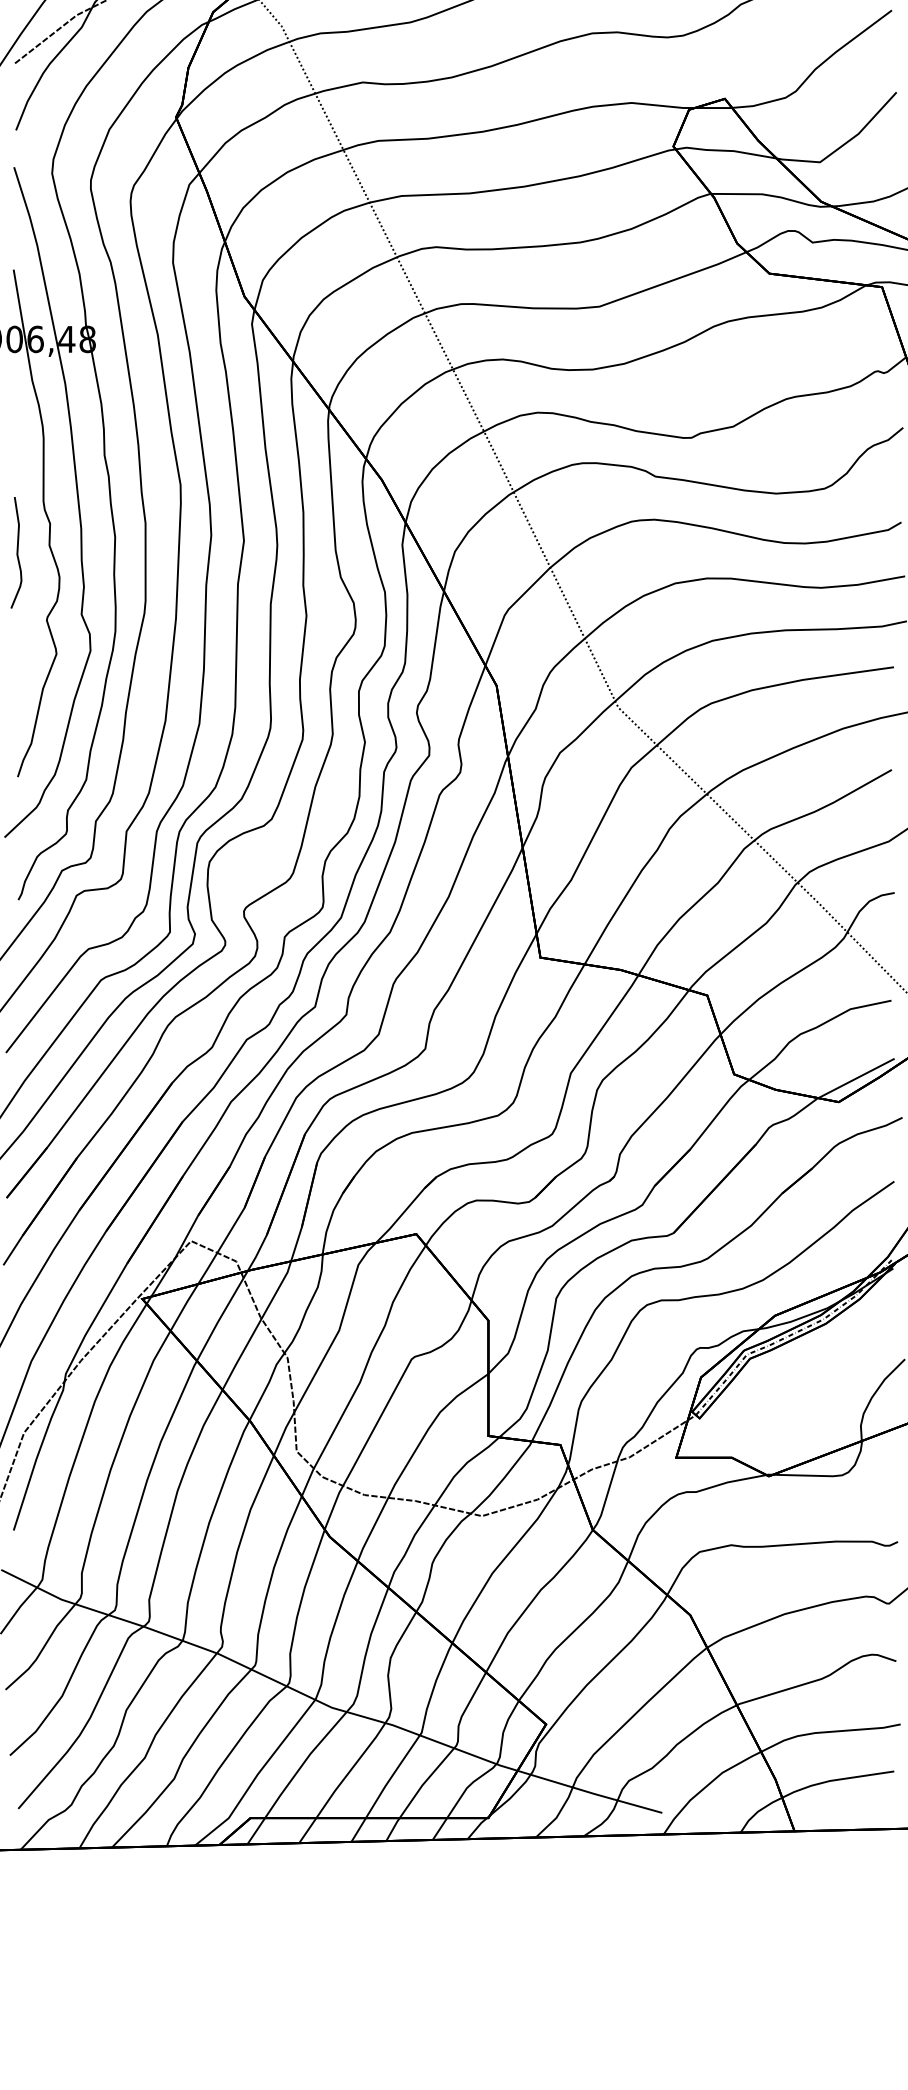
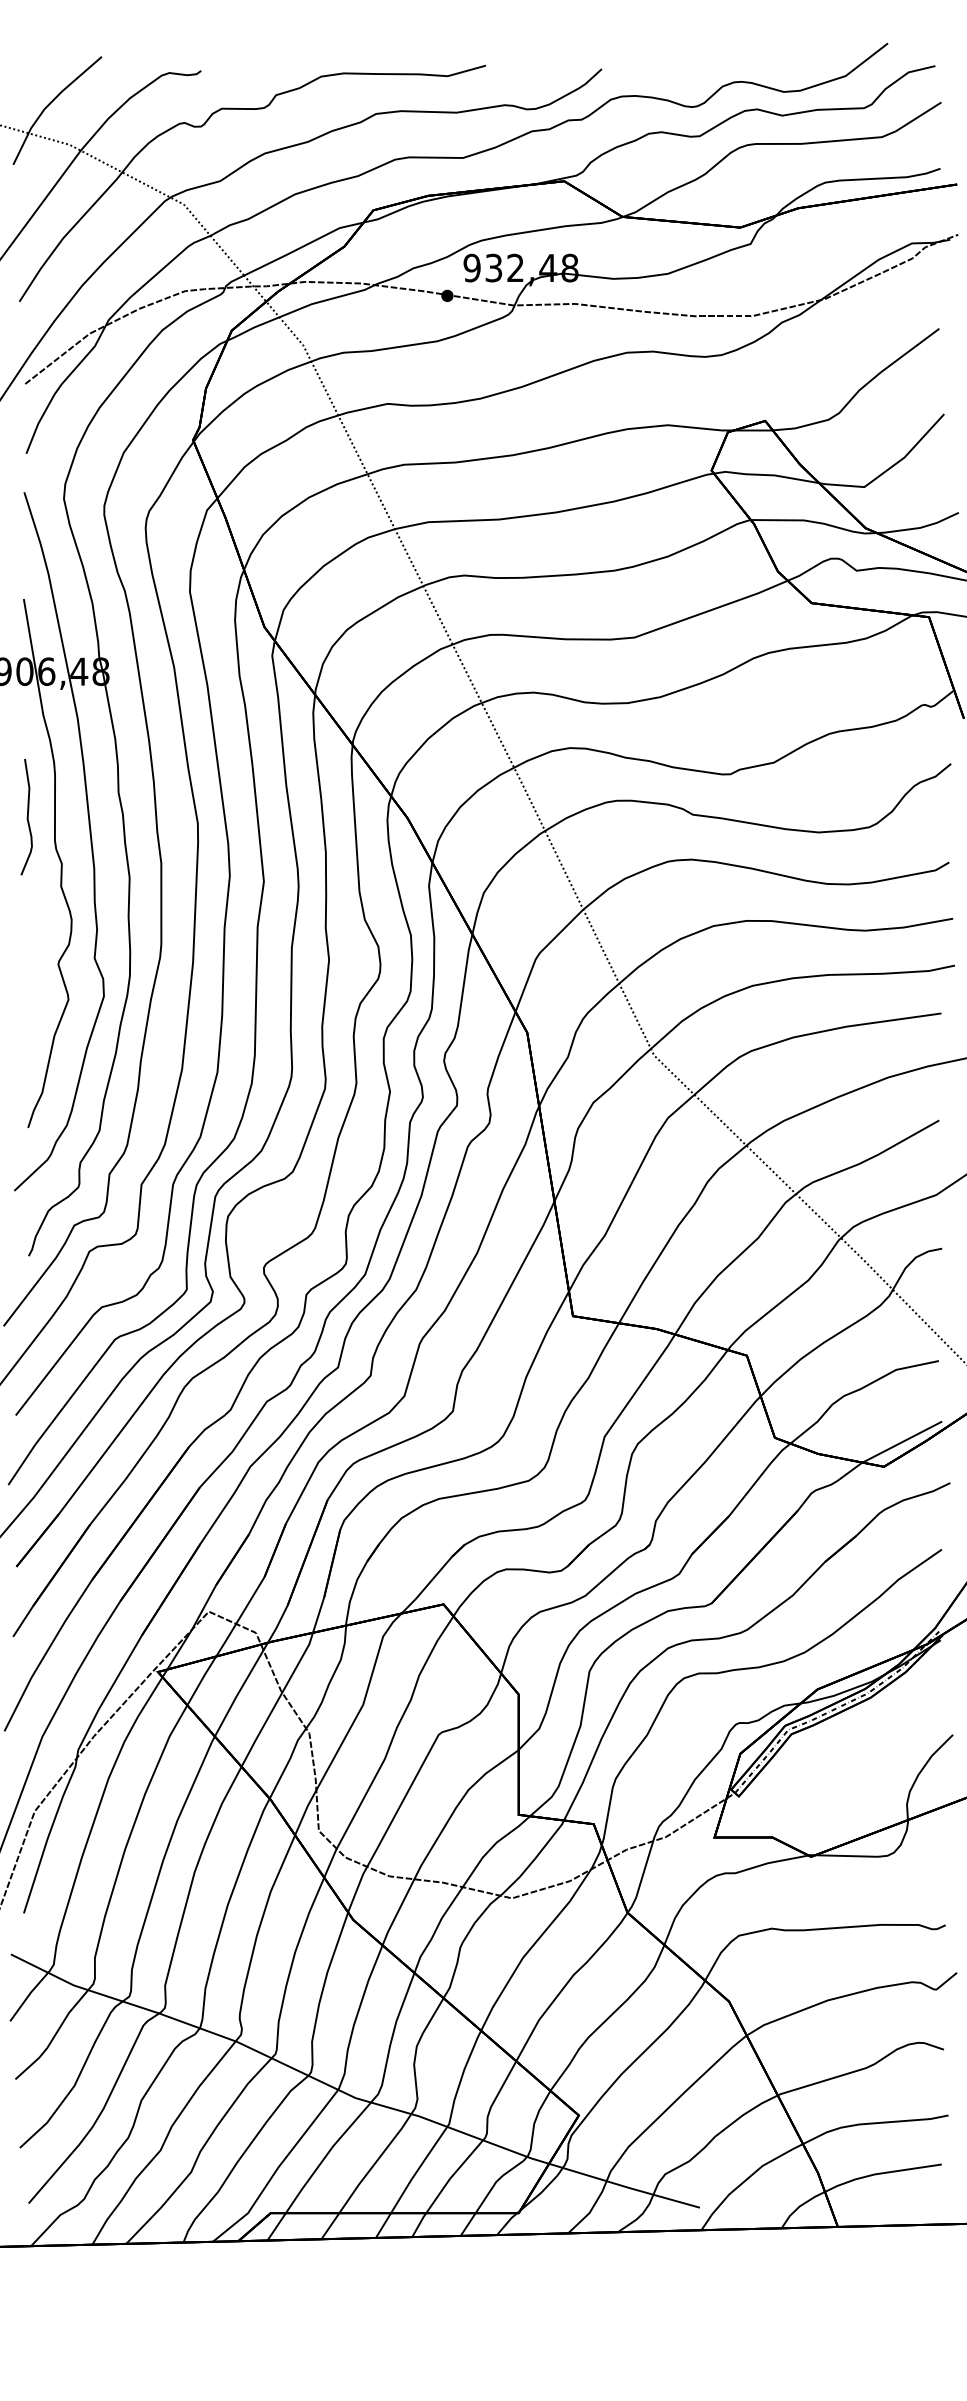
curve: (16, 553) -> (26, 817), moved

